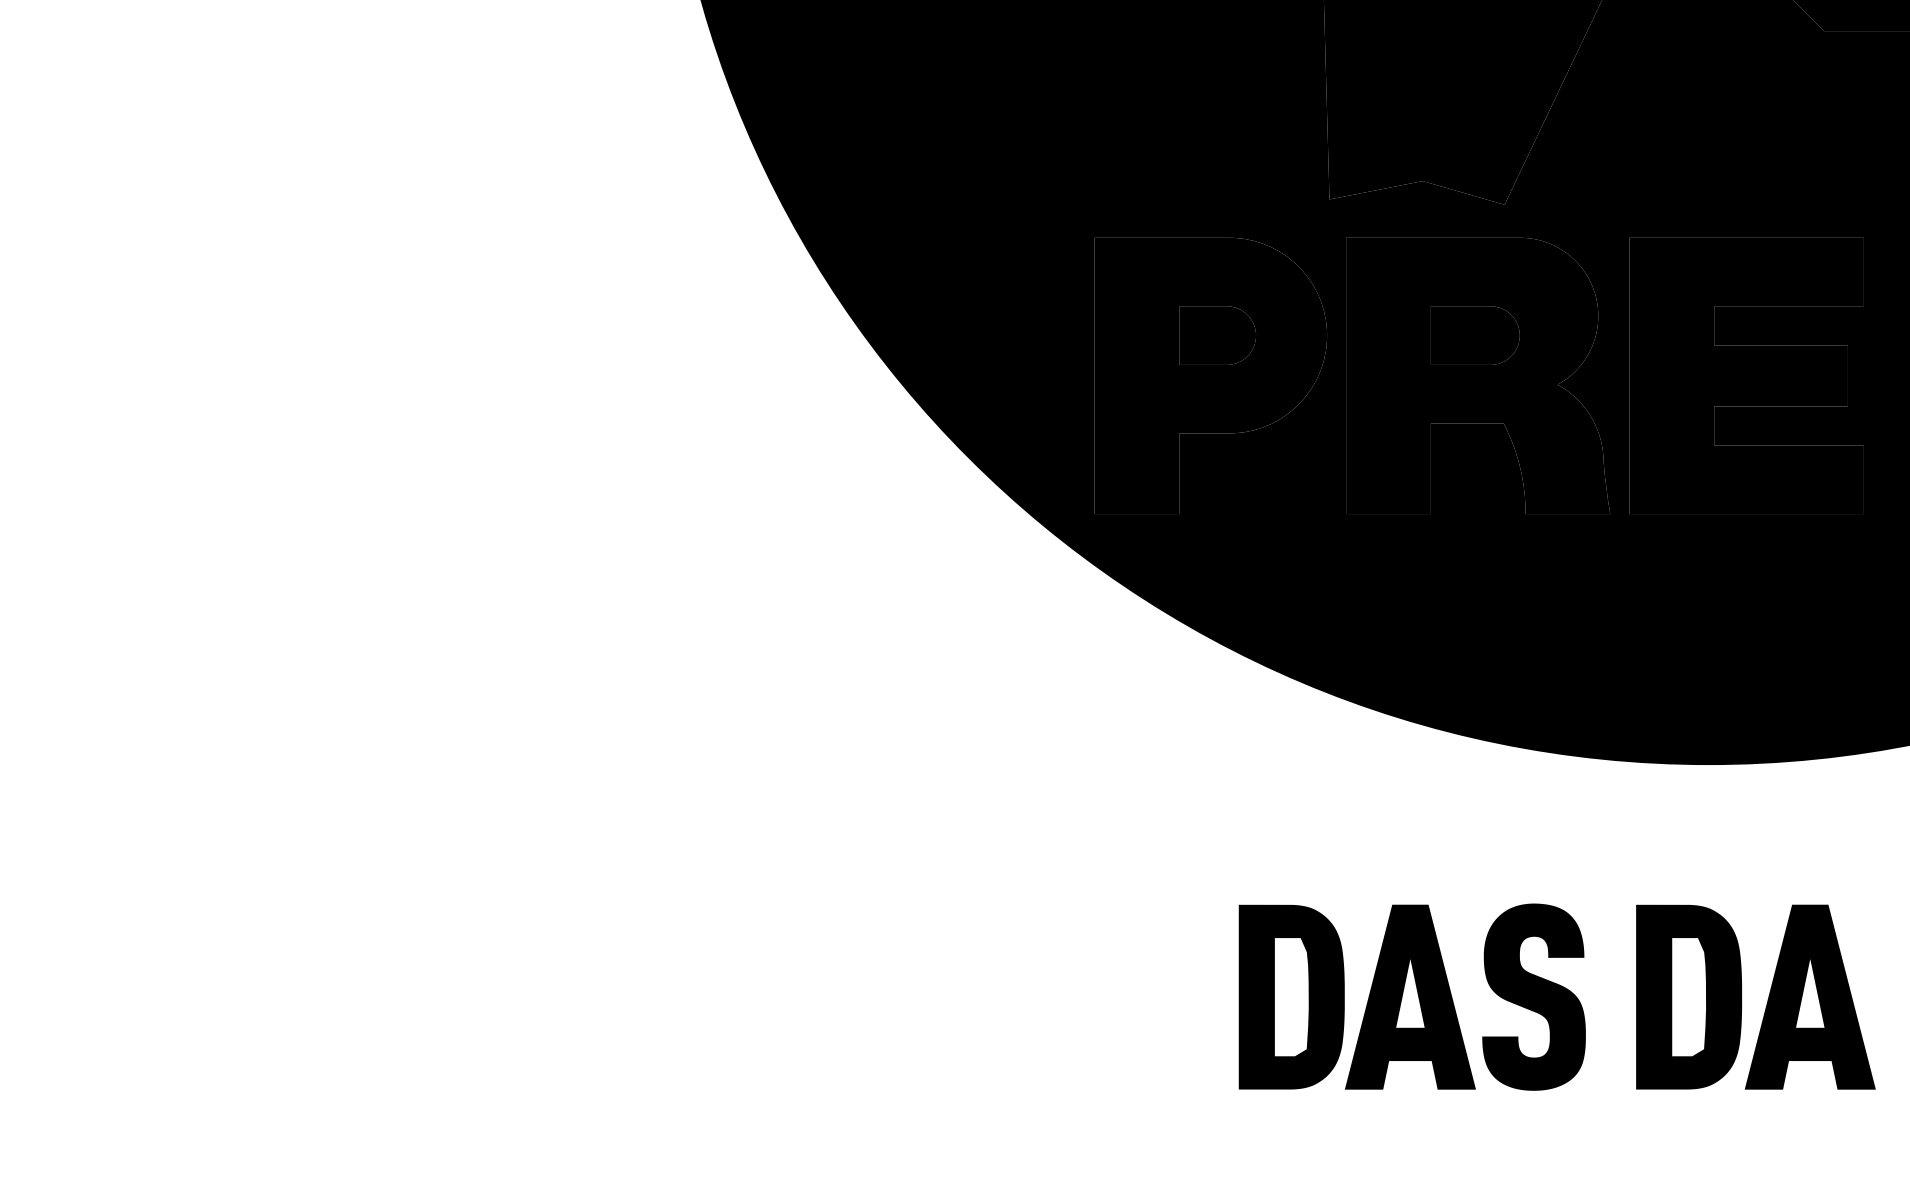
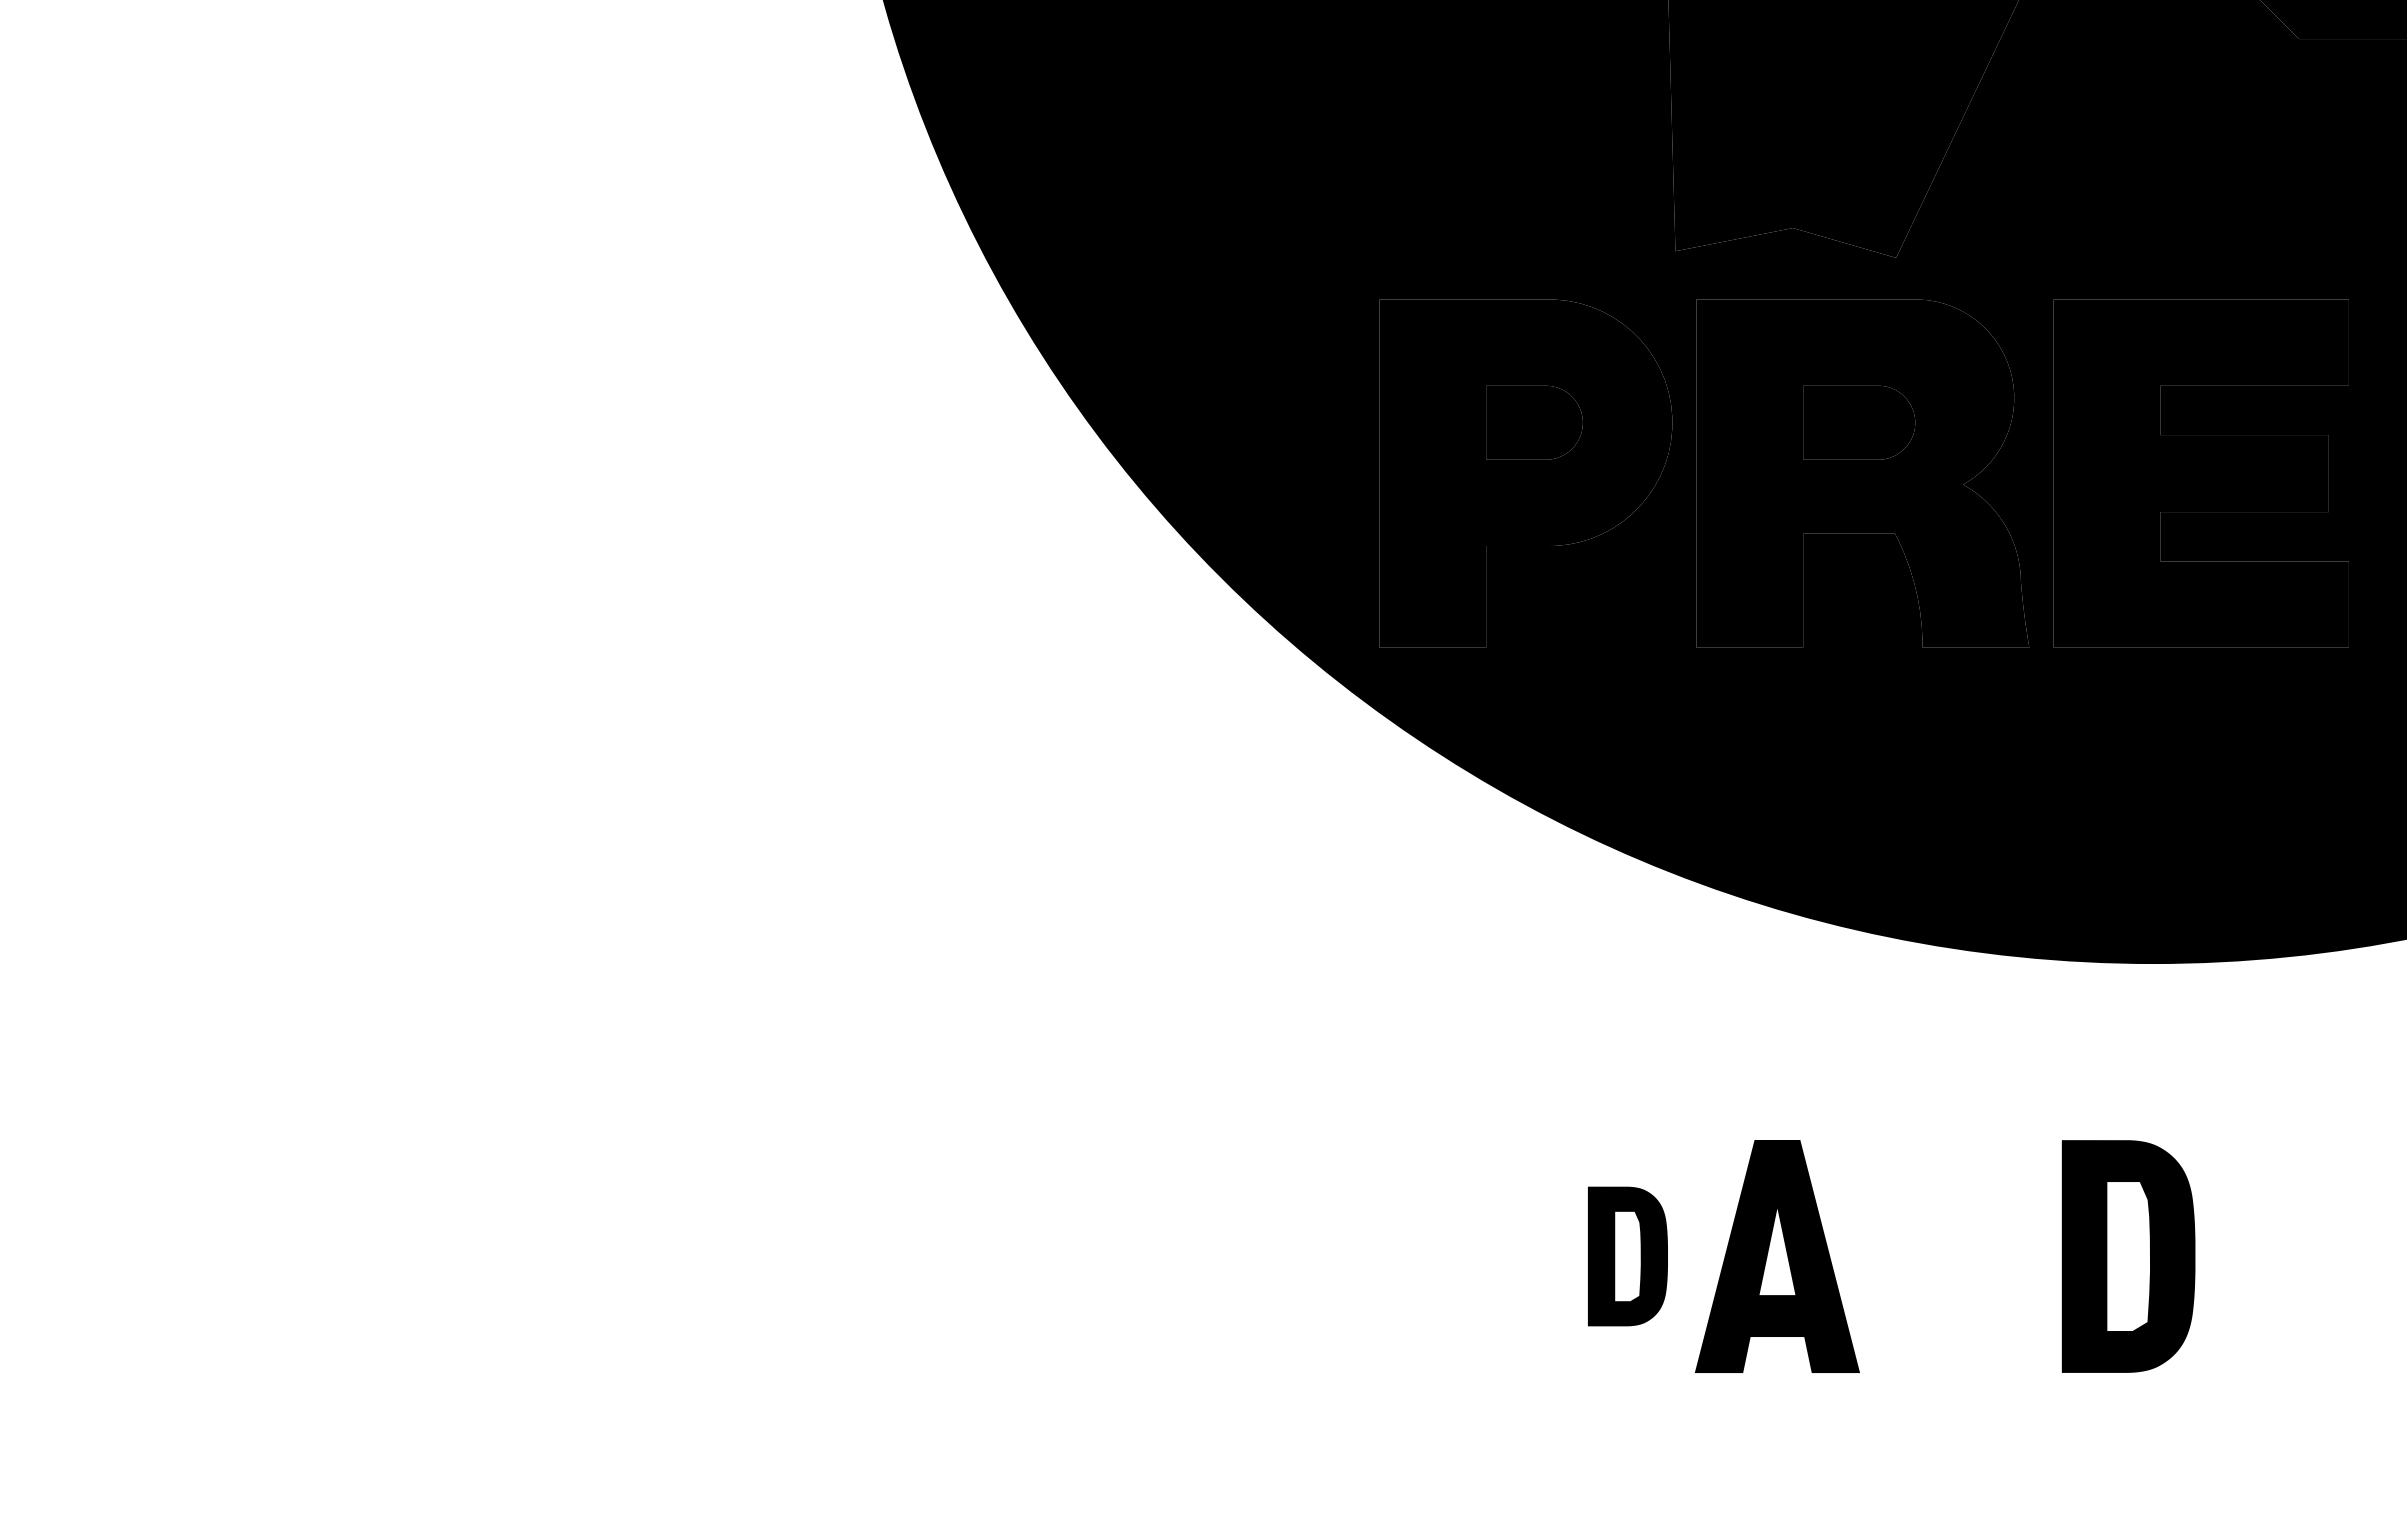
part: (1291, 997) -> (1627, 1256), size x0.6
part: (1534, 997) -> (1933, 1256), removed
part: (1809, 997) -> (2280, 1256), removed

